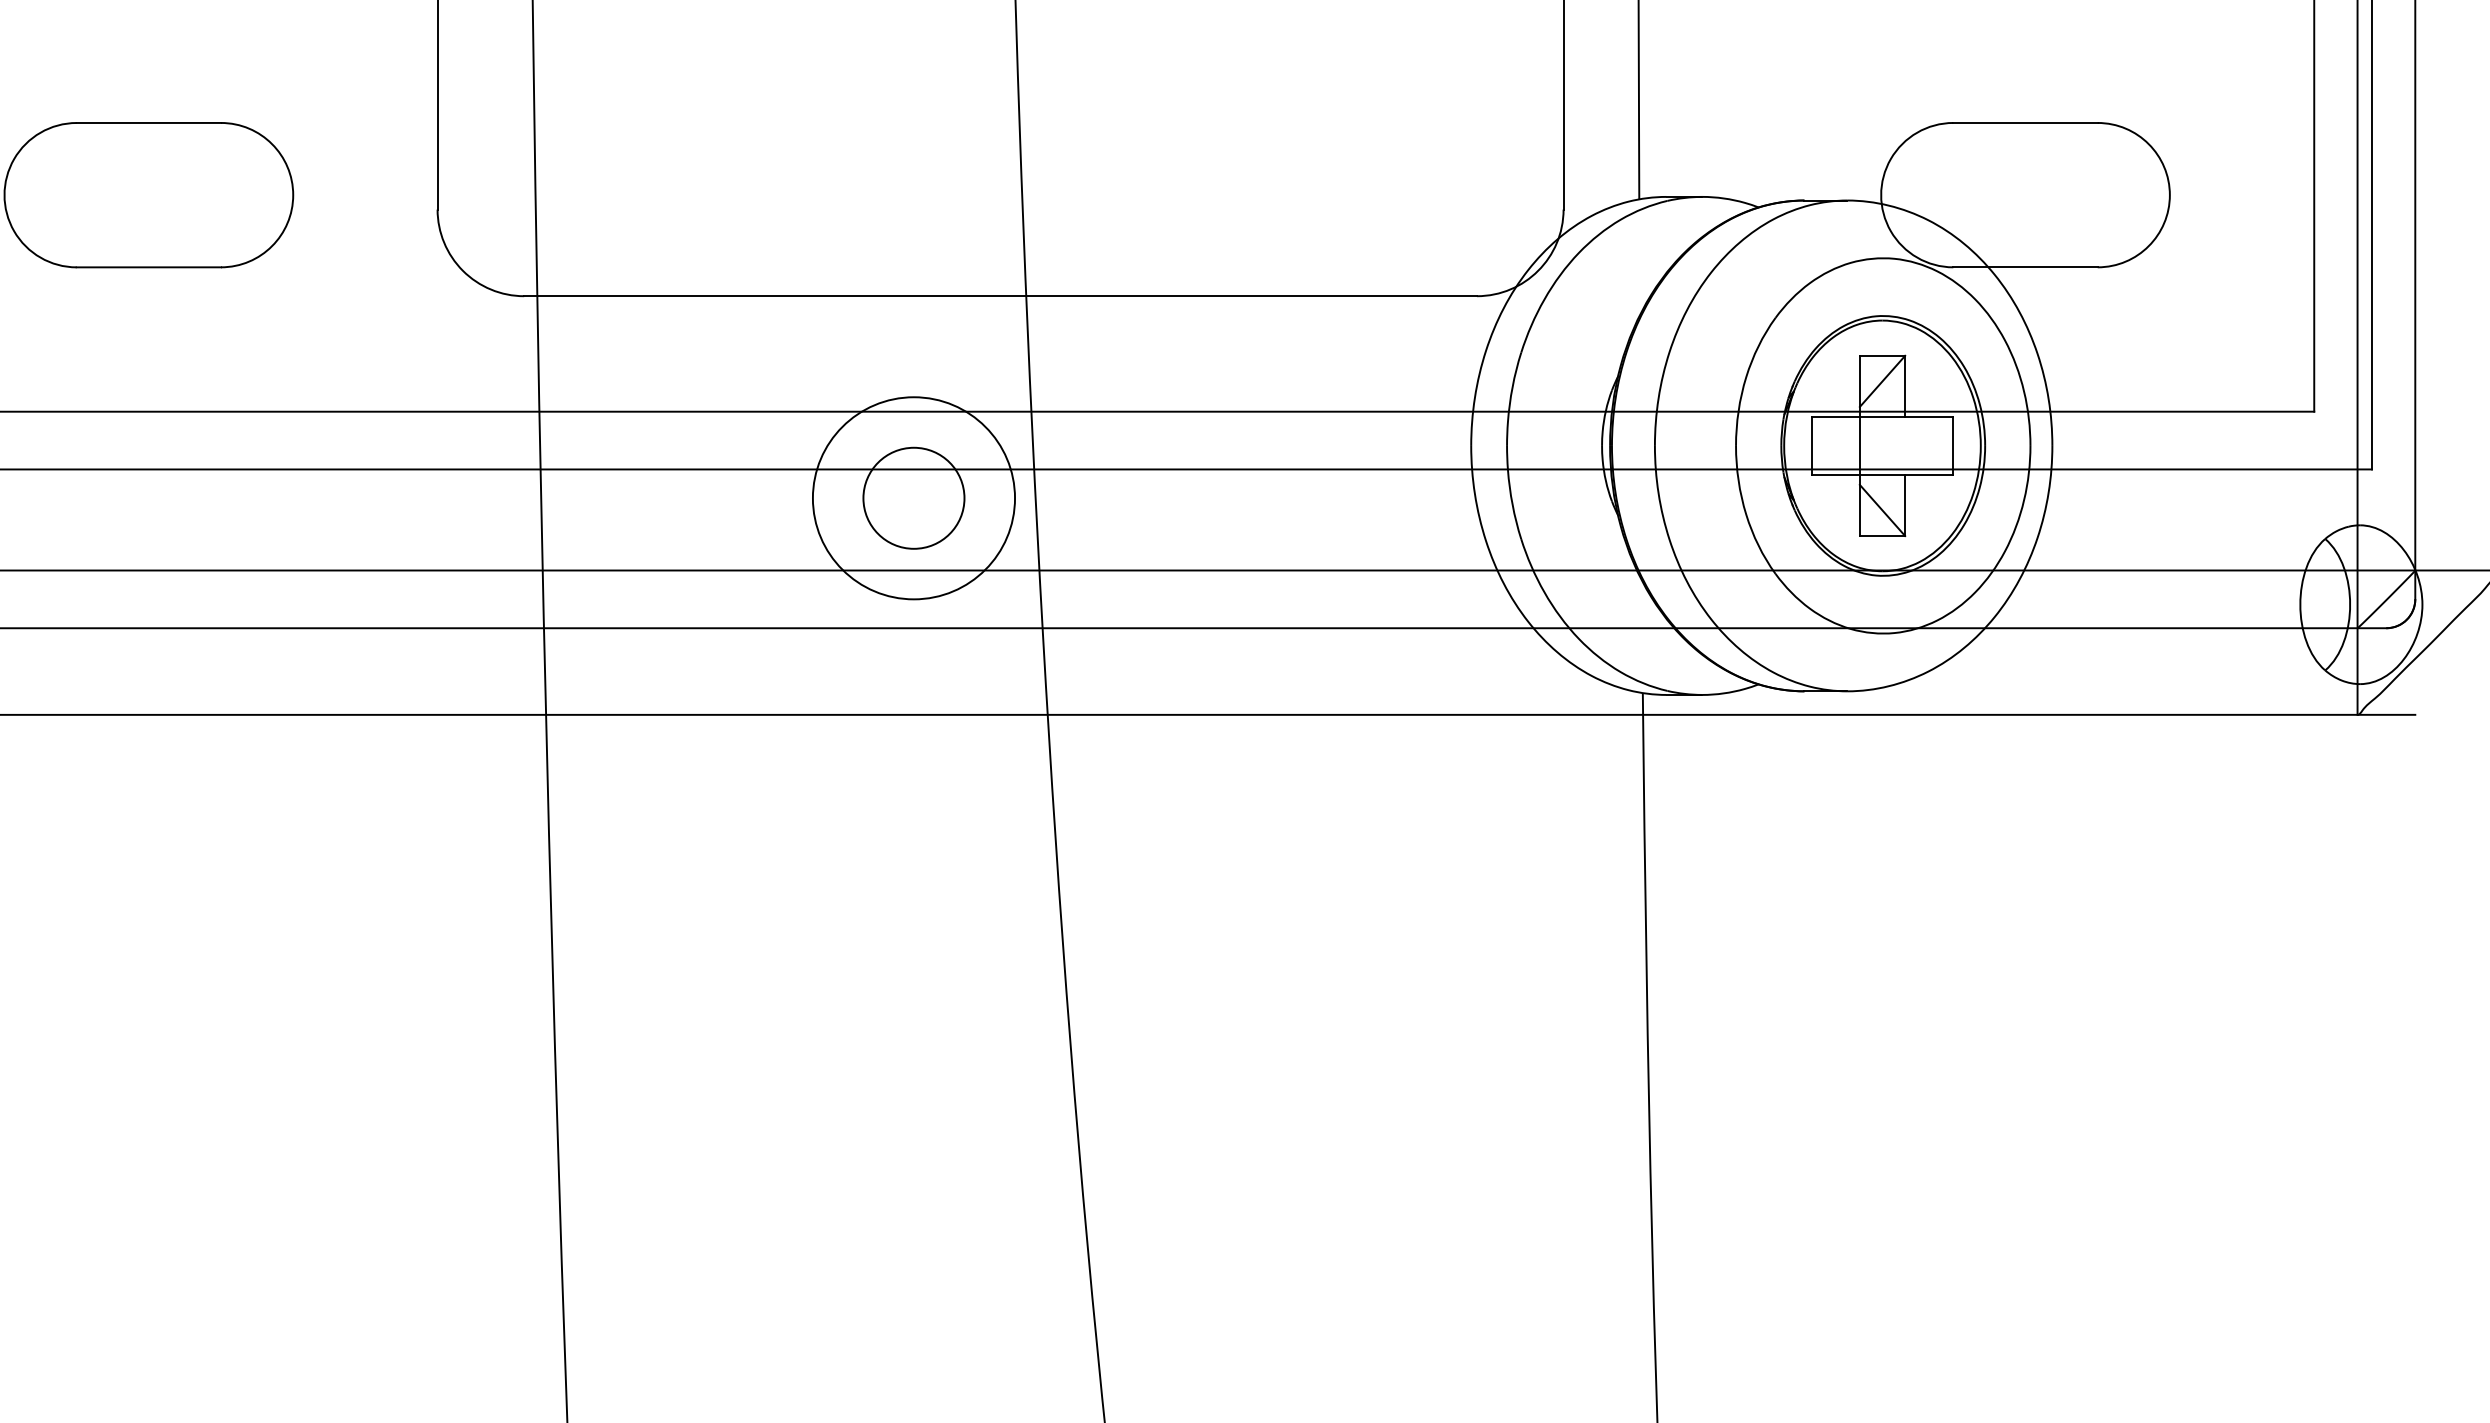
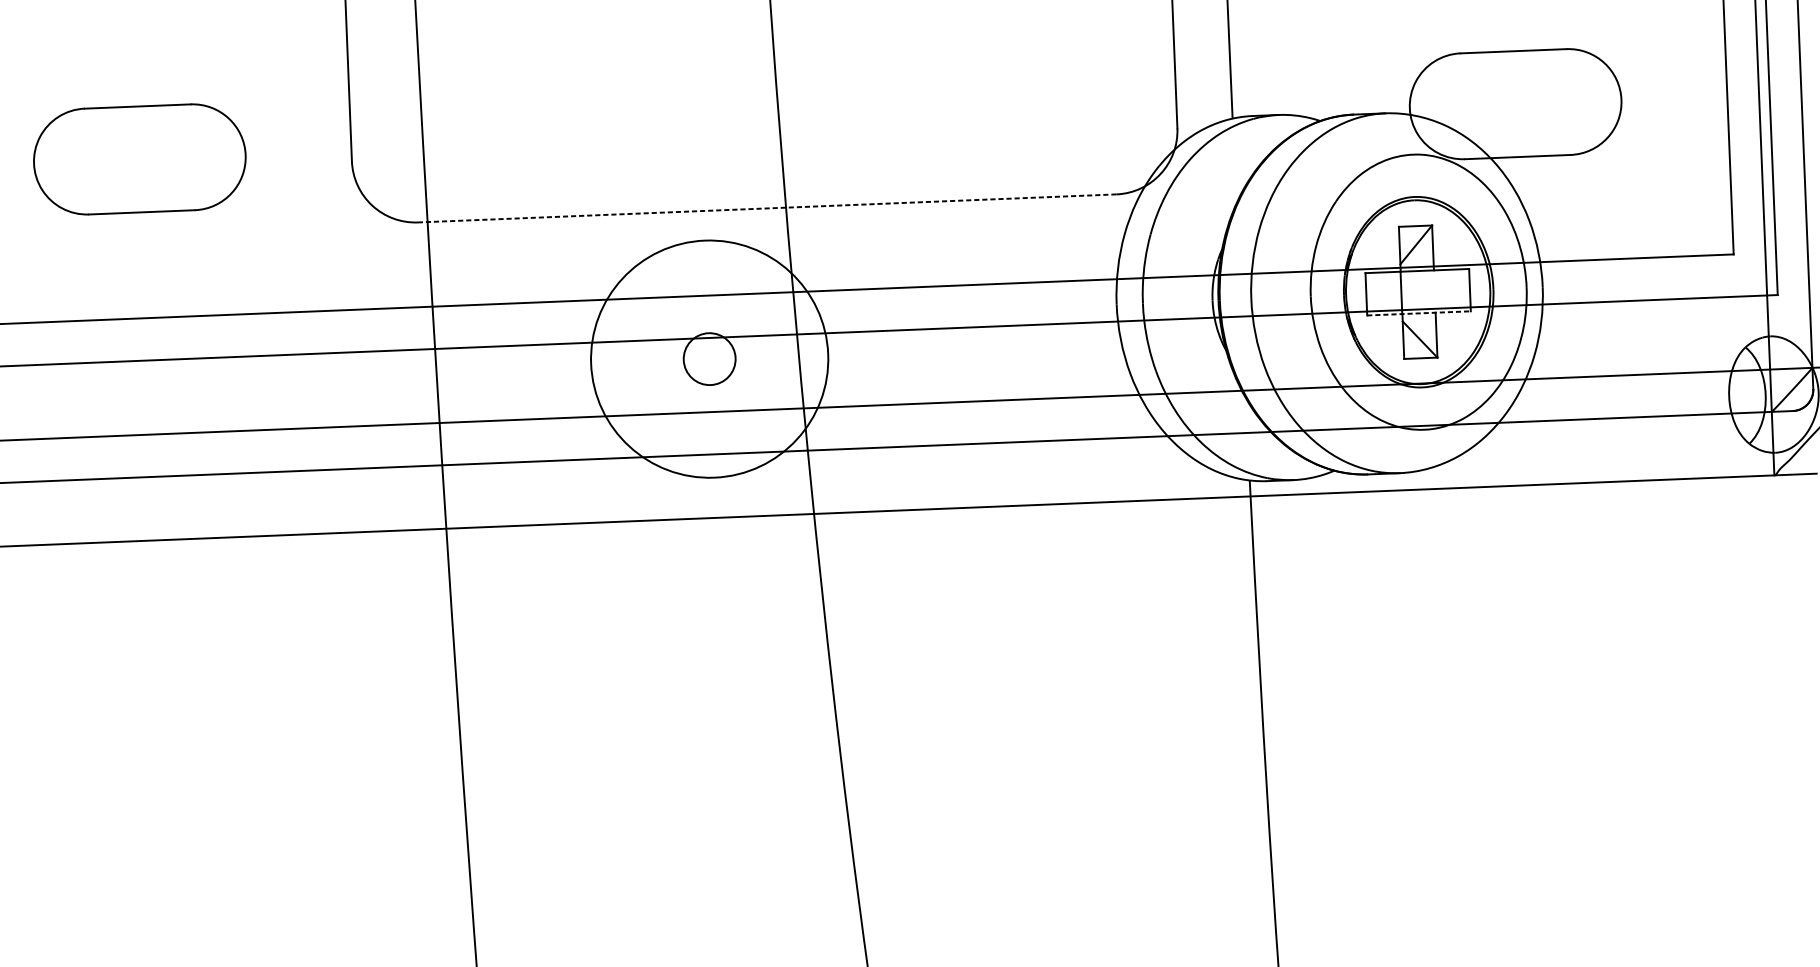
line: (1000, 296) -> (767, 208), solid -> dashed
line: (1882, 474) -> (1419, 313), solid -> dashed
circle: (913, 497) -> (709, 358), size x0.7
circle: (913, 498) -> (709, 359), size x1.6

